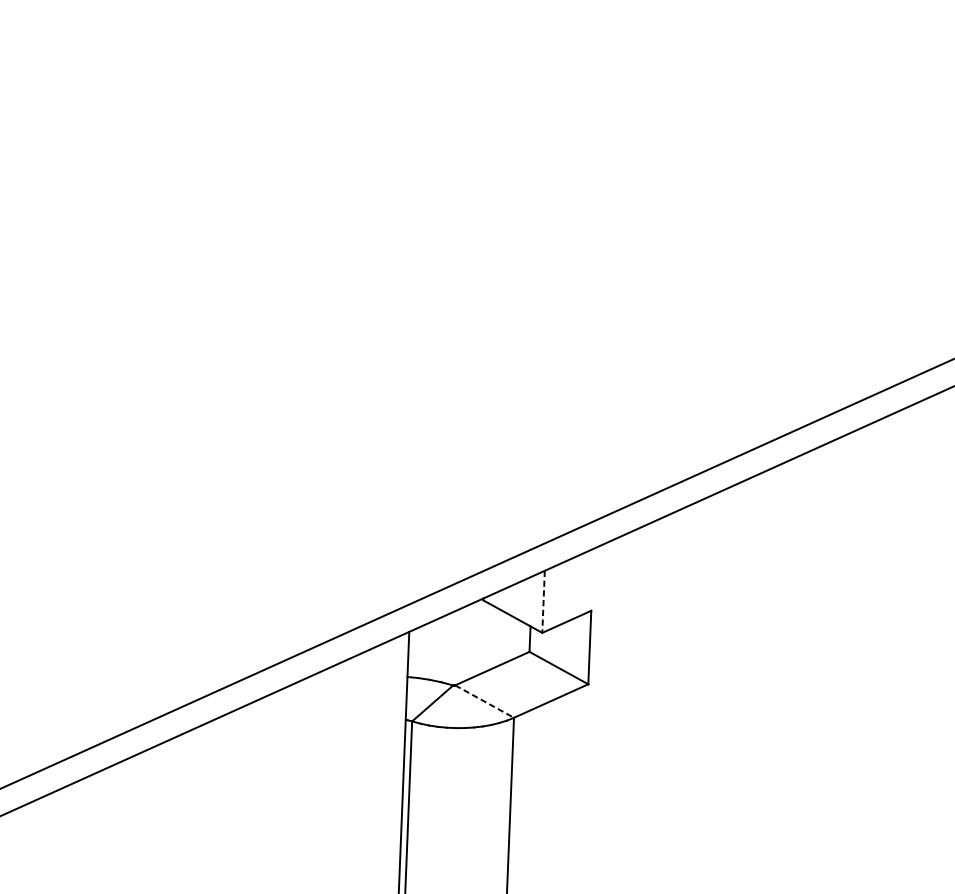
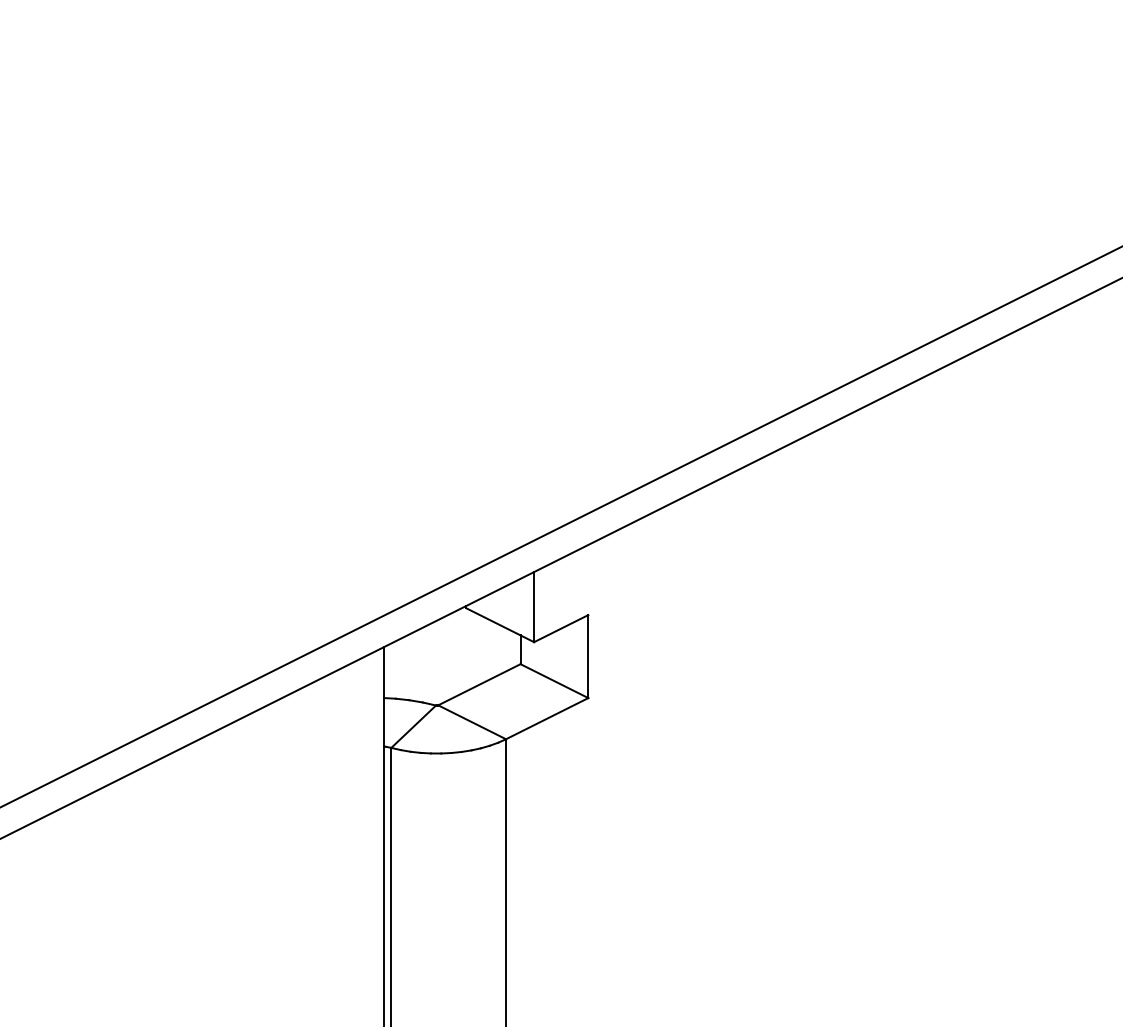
line: (543, 602) -> (534, 607), dashed -> solid
line: (484, 701) -> (472, 722), dashed -> solid

